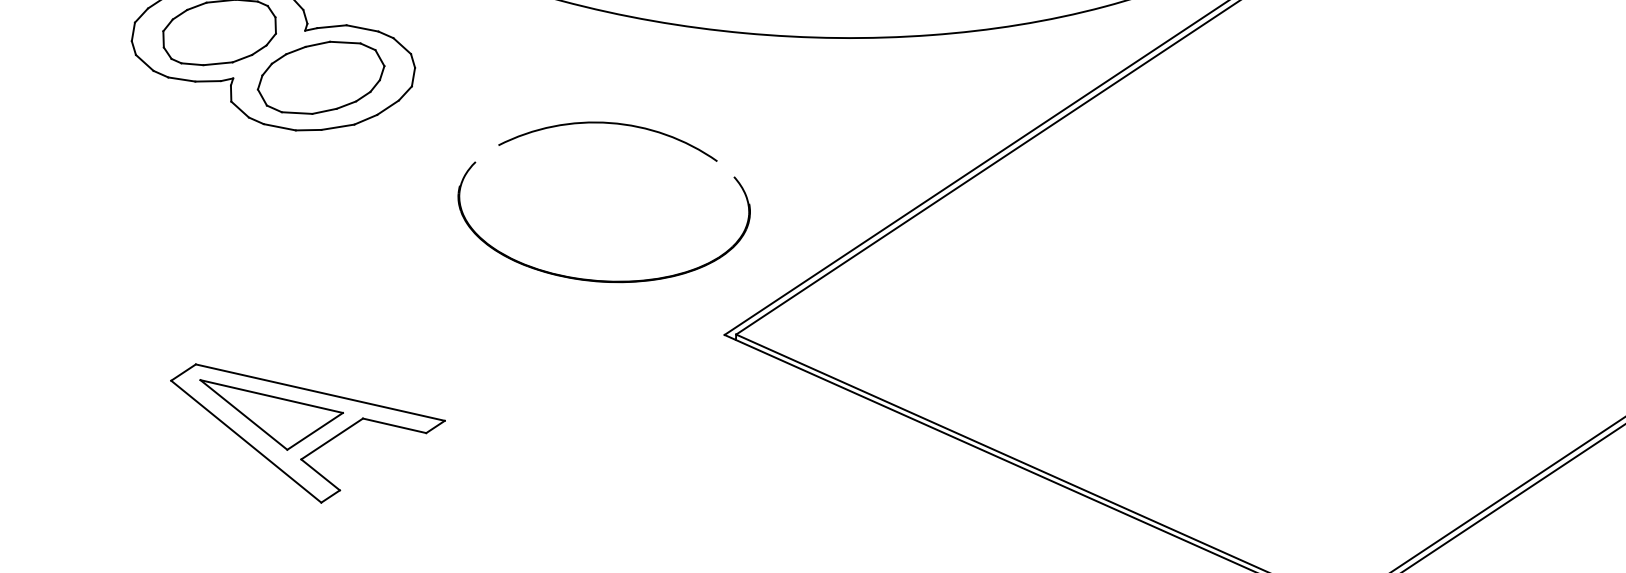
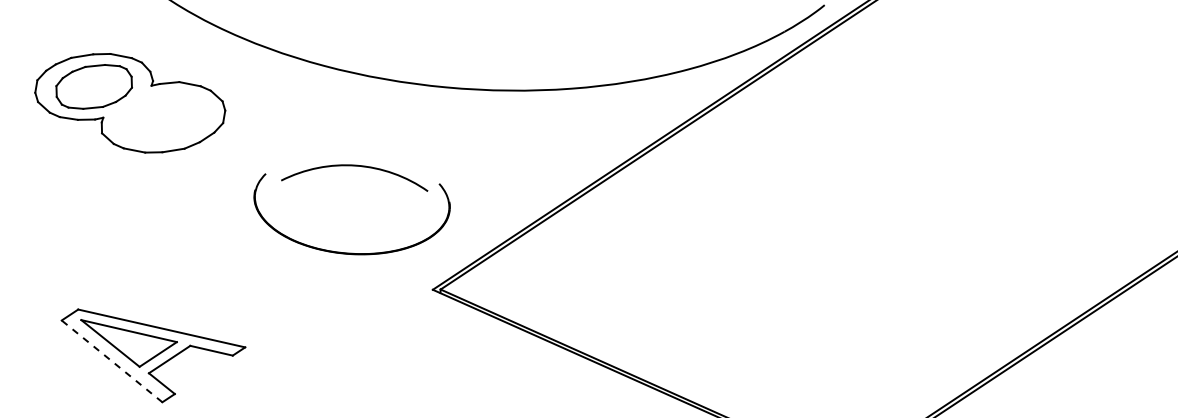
part: (319, 78) -> (161, 117), removed
arc: (607, 124) -> (354, 166), moved
line: (246, 441) -> (112, 361), solid -> dashed

